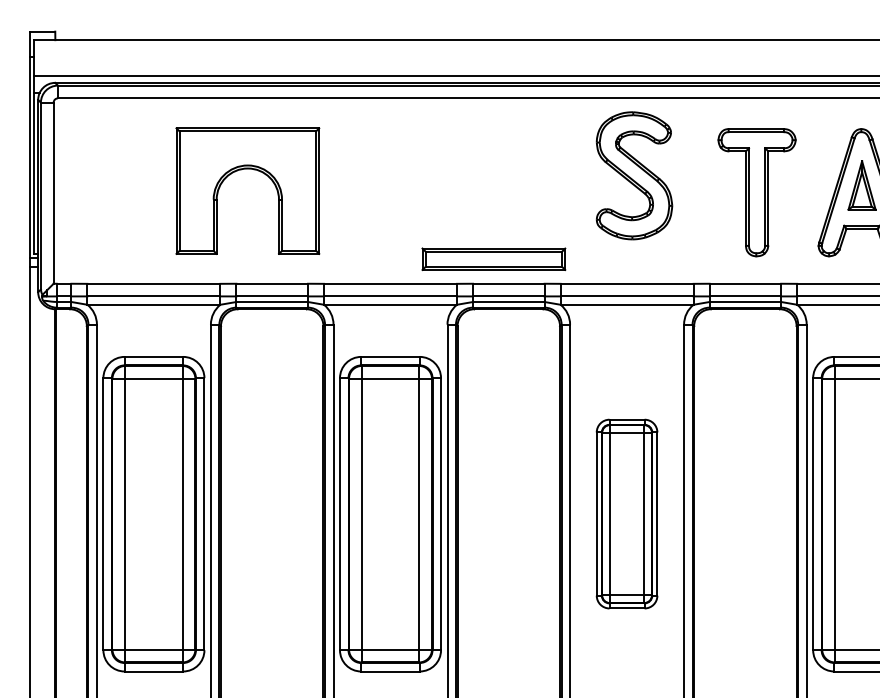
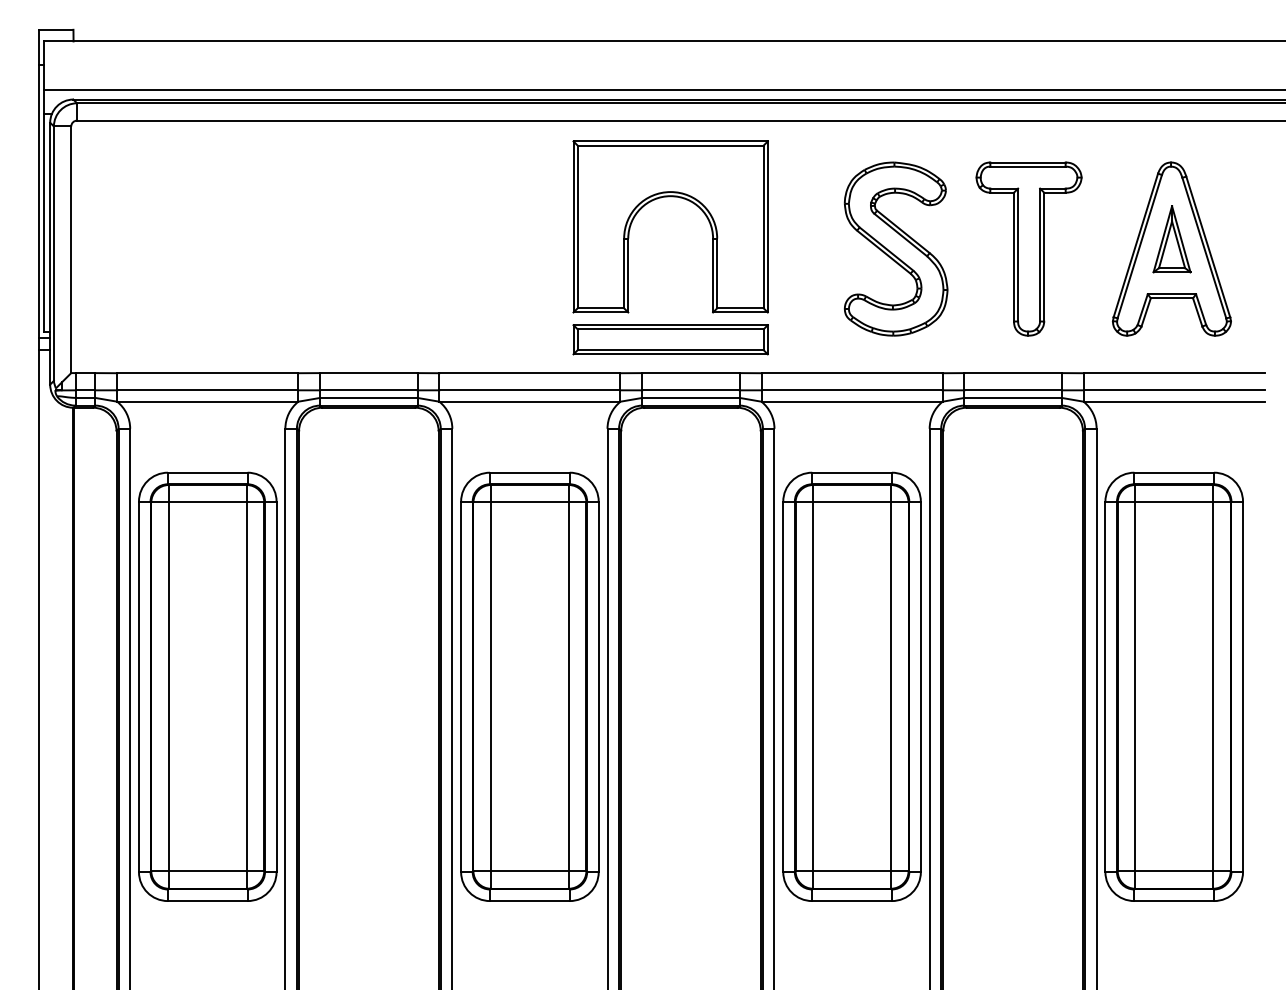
part: (247, 169) -> (670, 197), moved
part: (634, 175) -> (895, 248), moved
part: (626, 513) -> (851, 686), size x1.67

